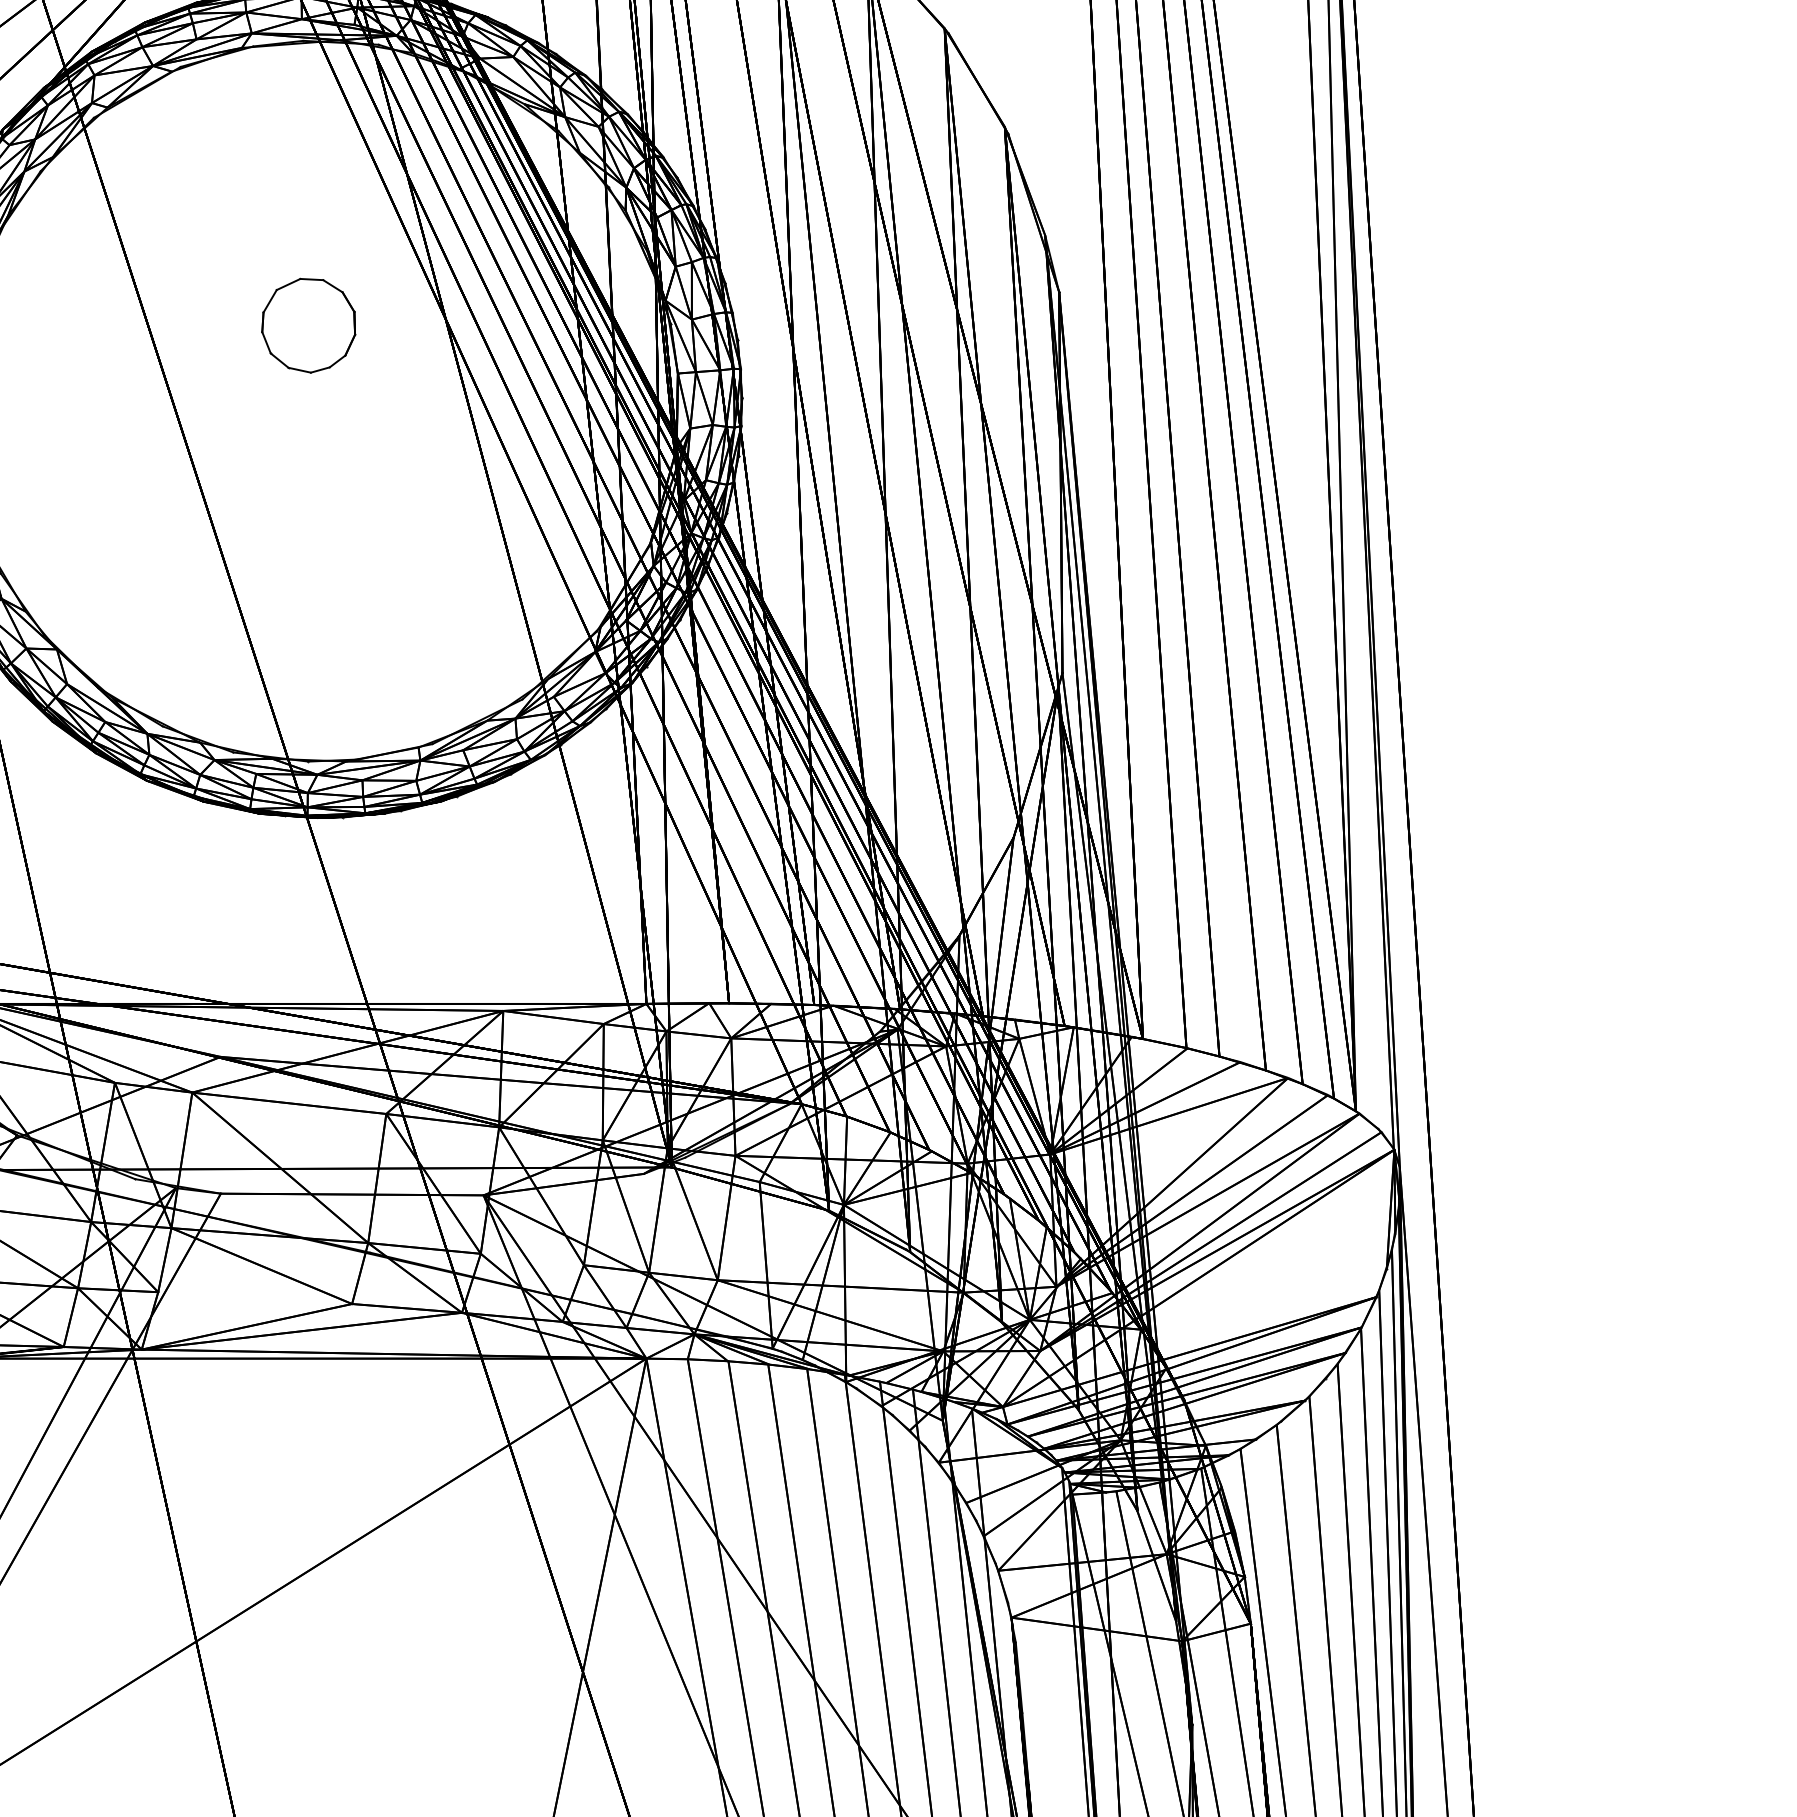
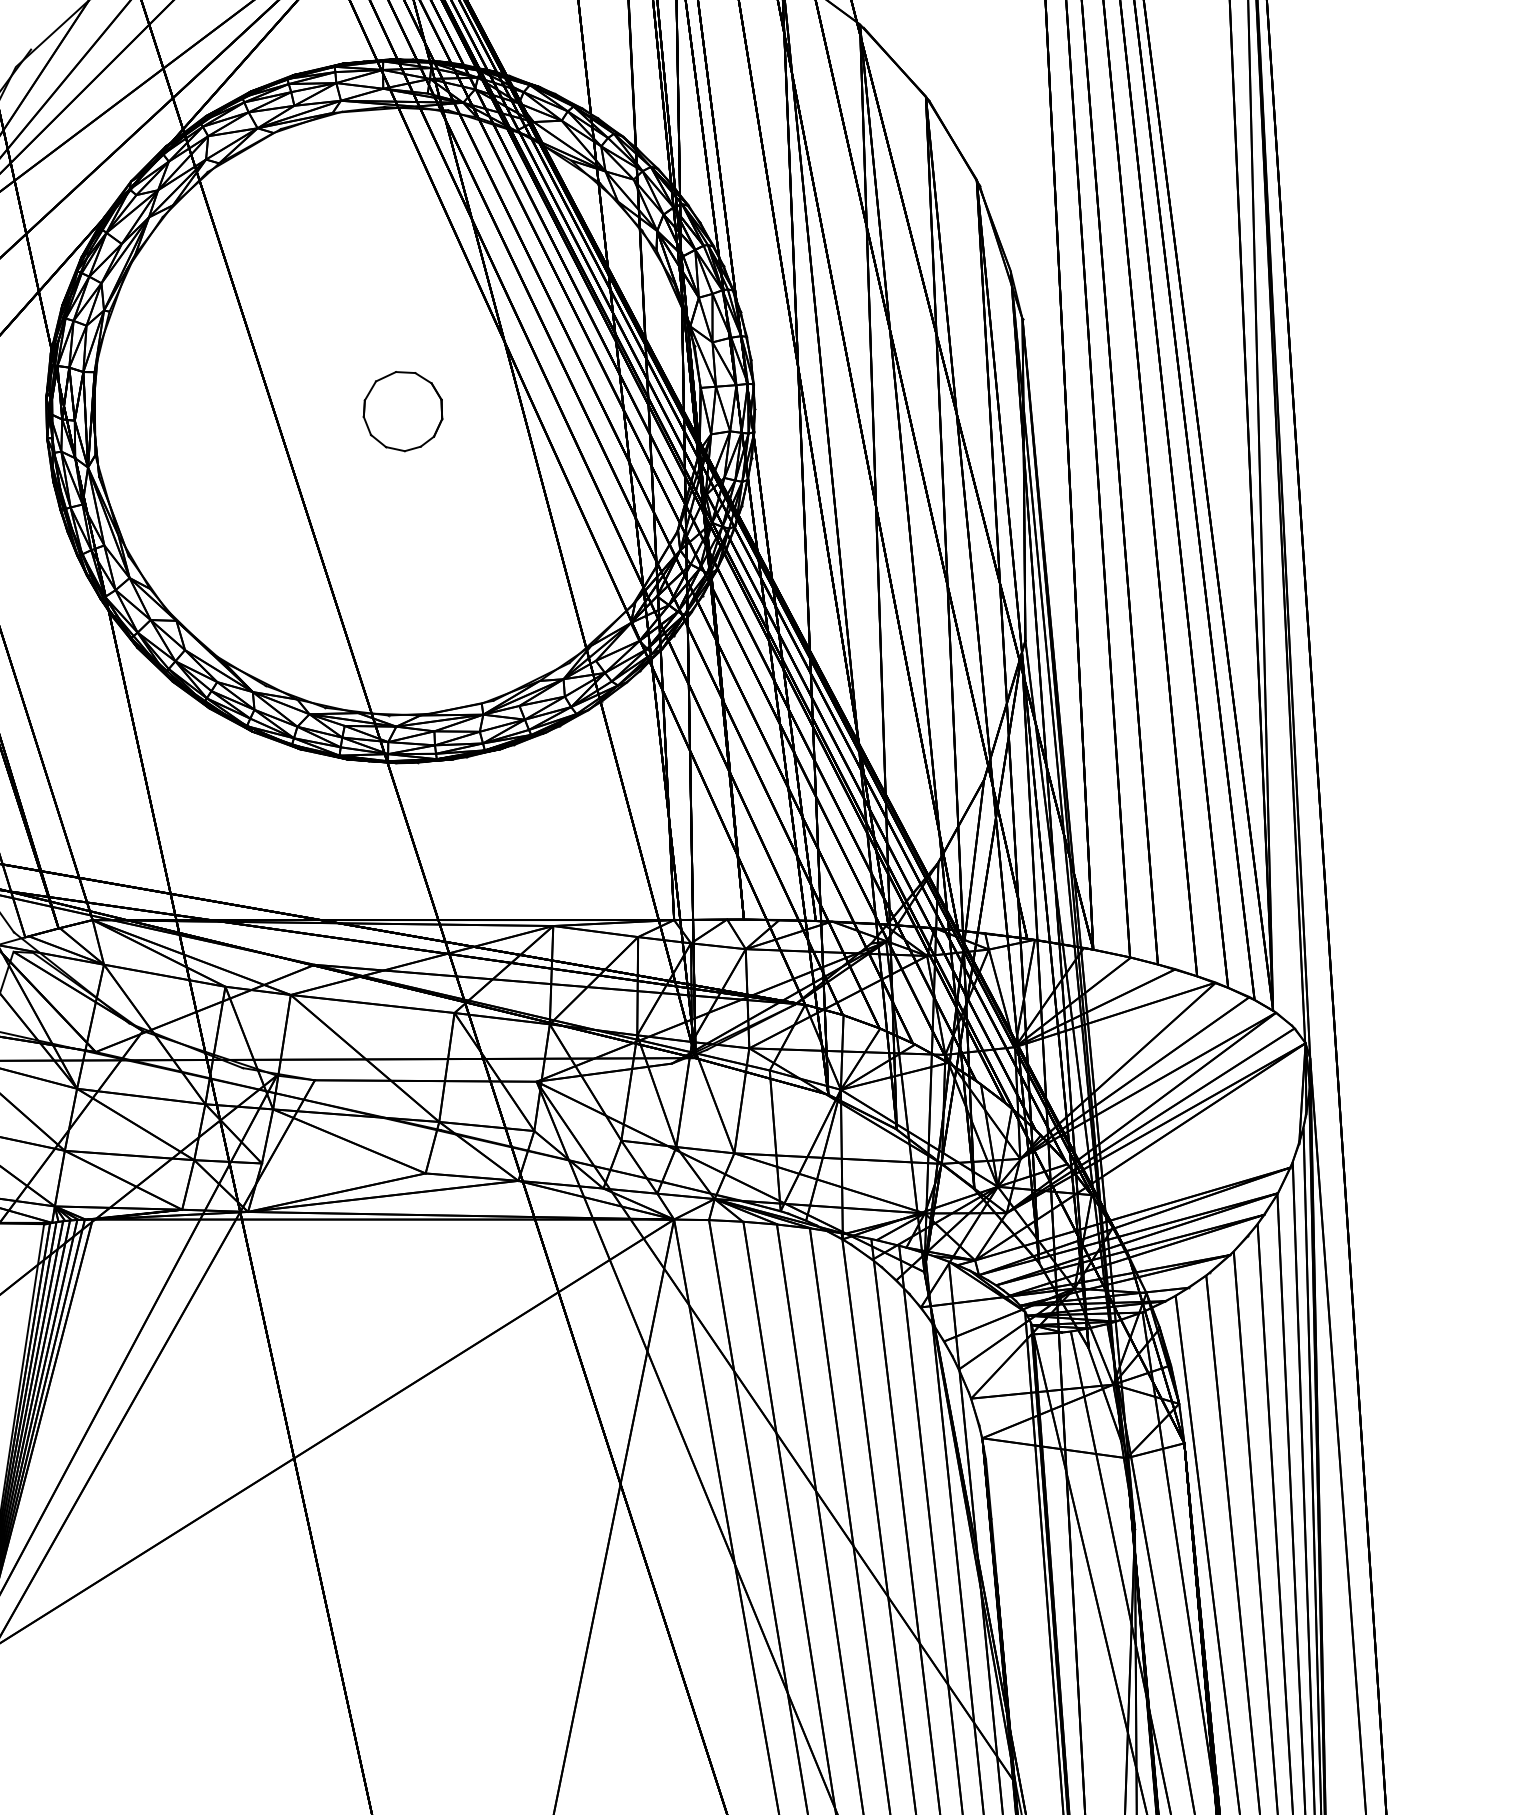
part: (308, 325) -> (402, 411), moved

